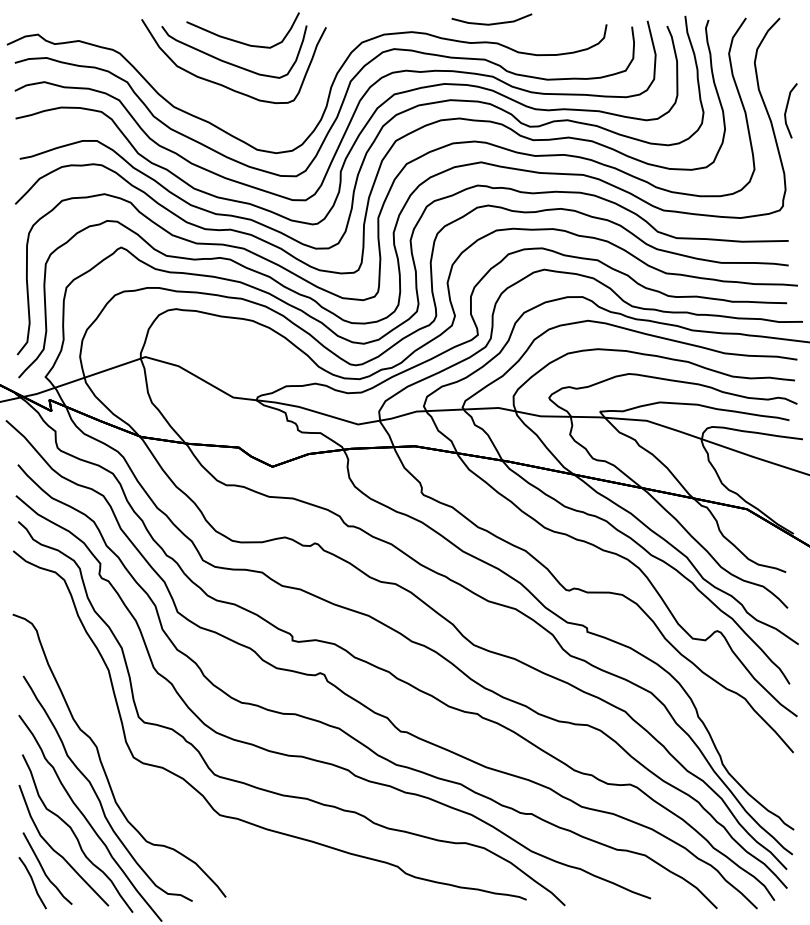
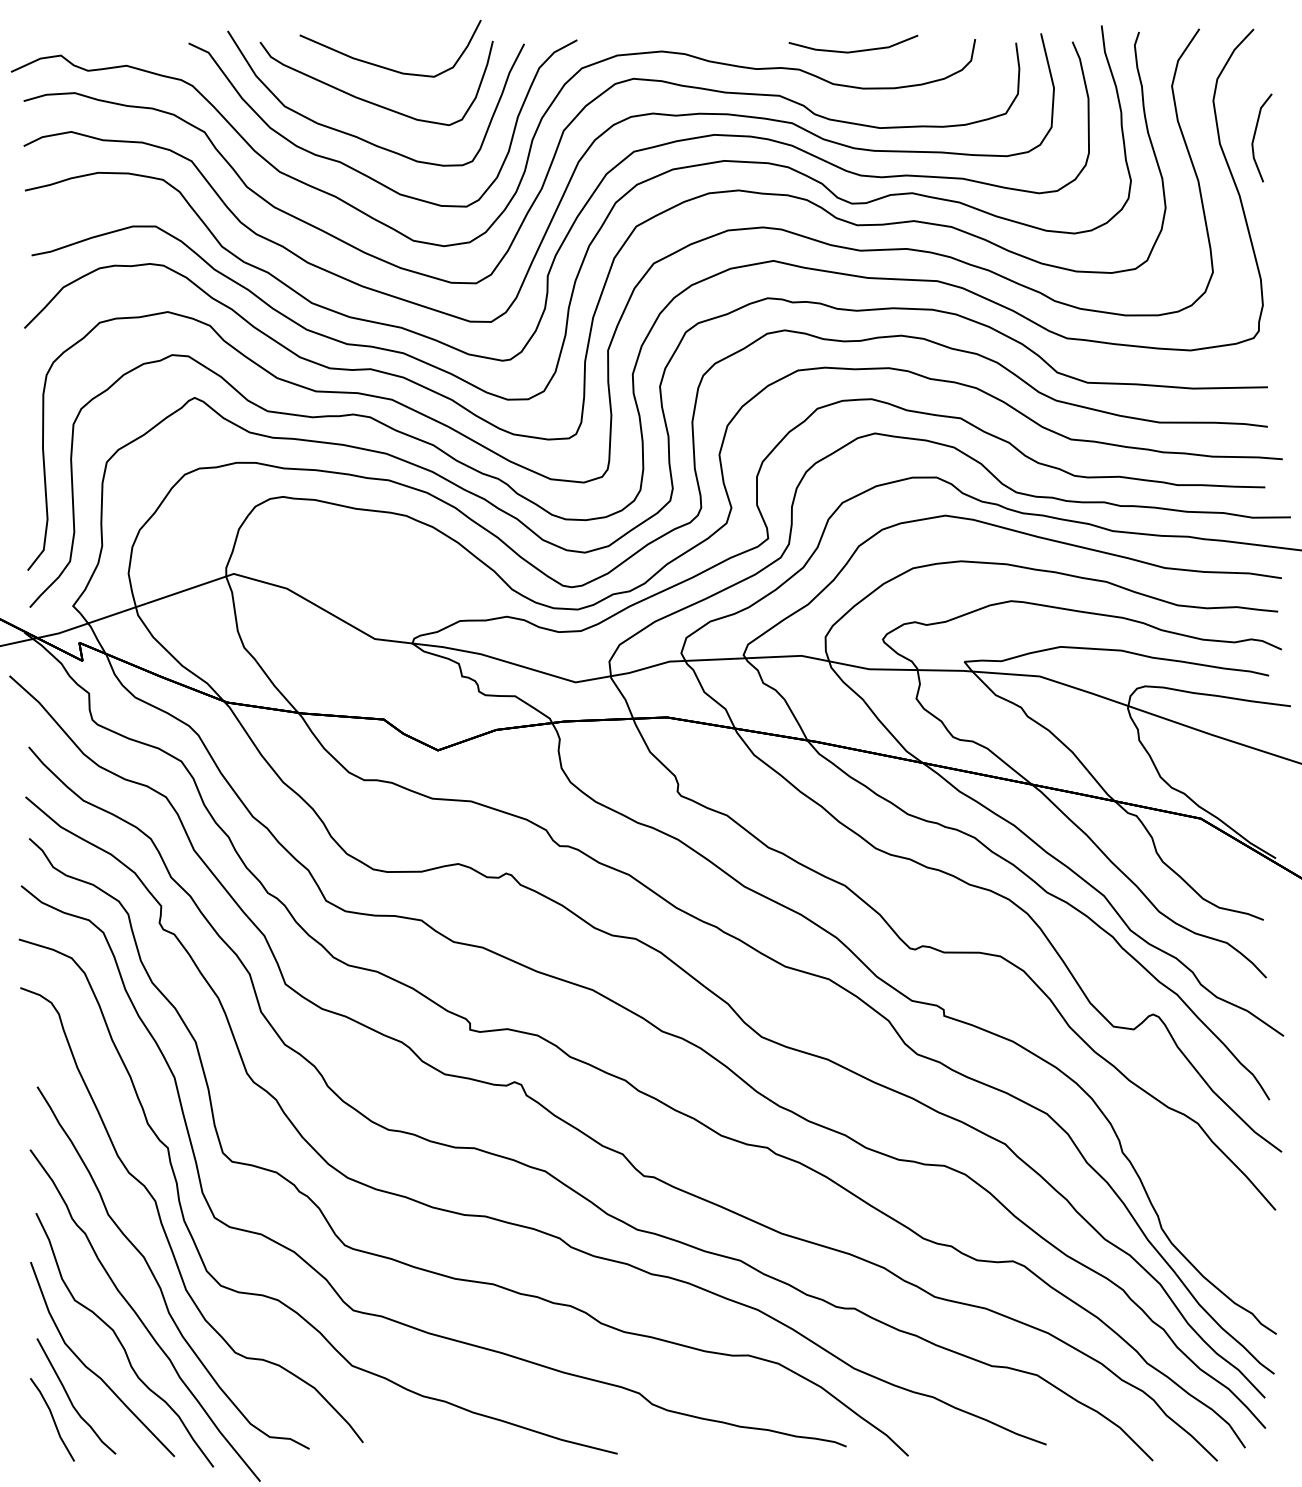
line: (491, 23) -> (852, 50), moved
curve: (224, 106) -> (360, 171), added
line: (787, 109) -> (1256, 135), moved
curve: (172, 807) -> (277, 1298), added

